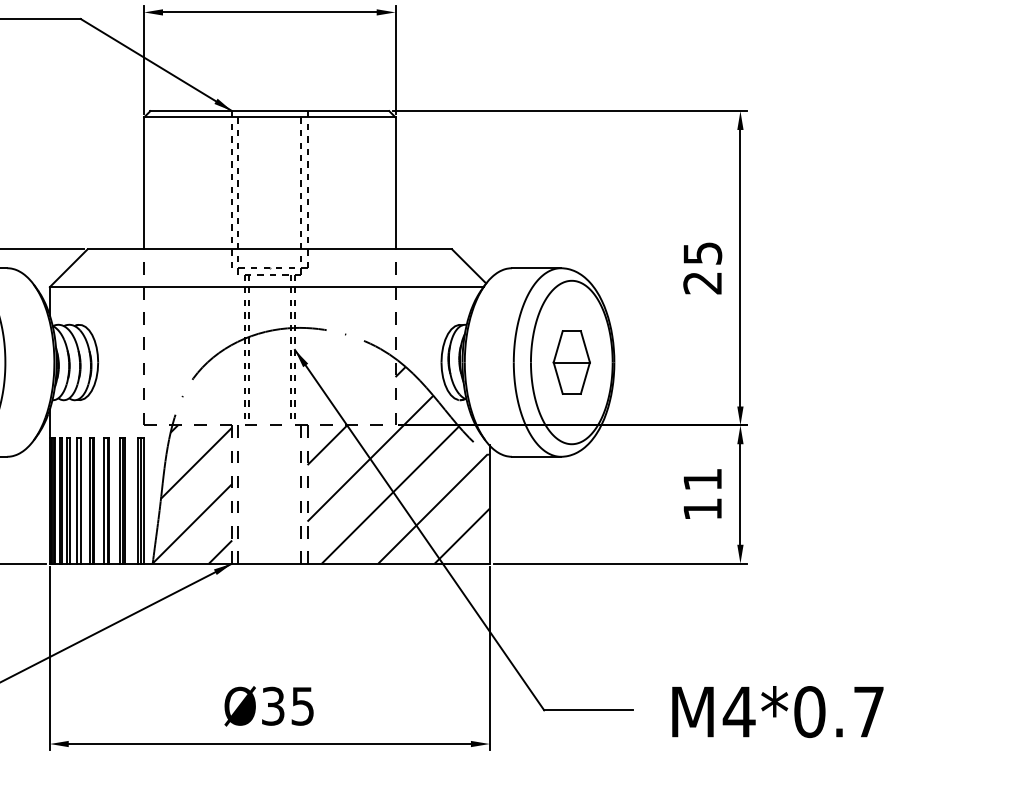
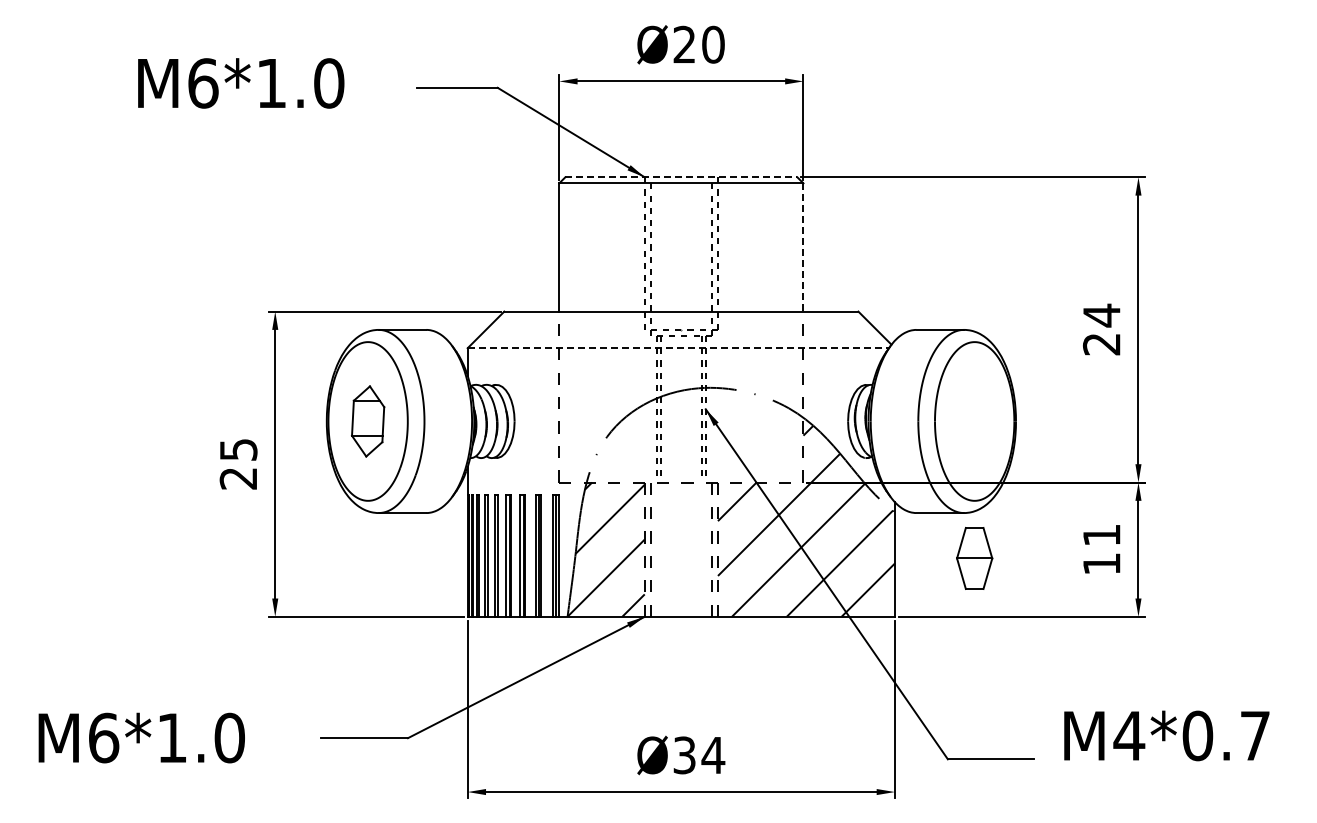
line: (269, 111) -> (681, 177), solid -> dashed
line: (395, 183) -> (803, 247), solid -> dashed
text: (702, 253) -> (1101, 315), 25 -> 24
line: (266, 287) -> (678, 348), solid -> dashed
part: (571, 362) -> (974, 558), moved
text: (302, 706) -> (713, 755), Ø35 -> Ø34
text: (777, 711) -> (1166, 735), moved

